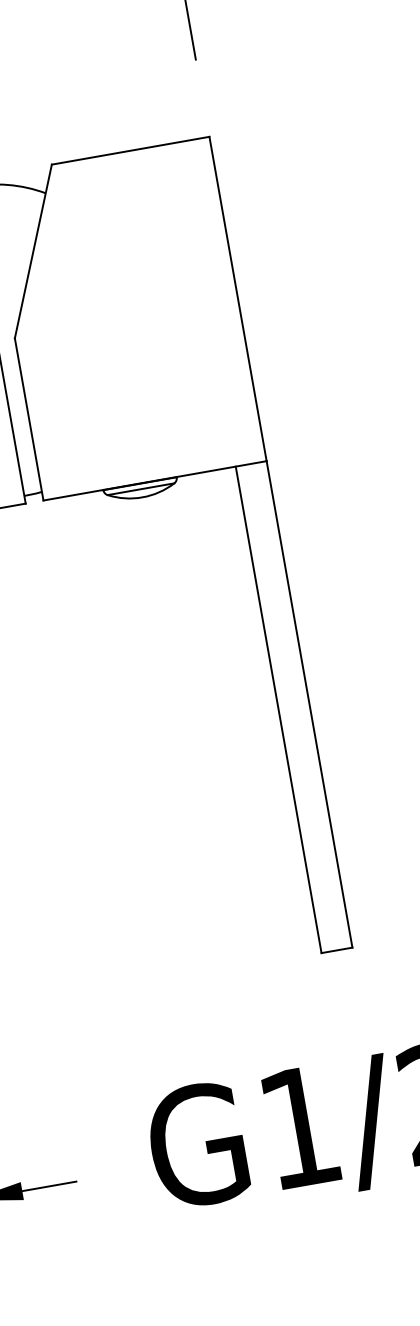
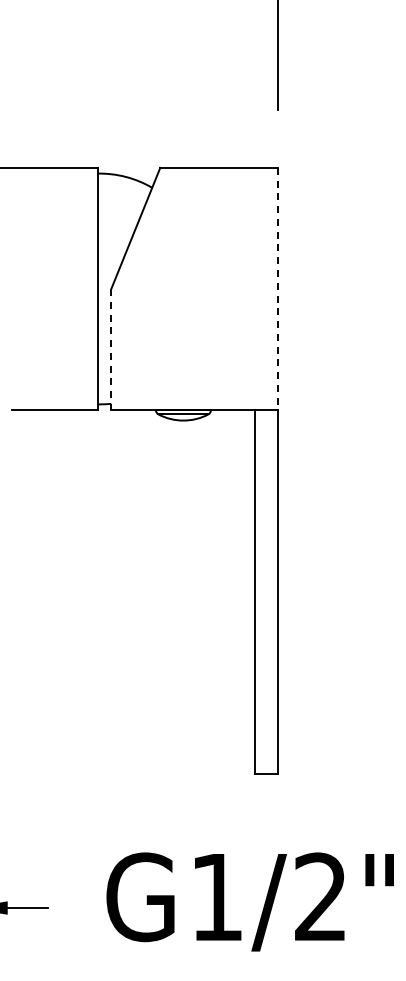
line: (238, 299) -> (278, 289), solid -> dashed
line: (29, 419) -> (111, 349), solid -> dashed

